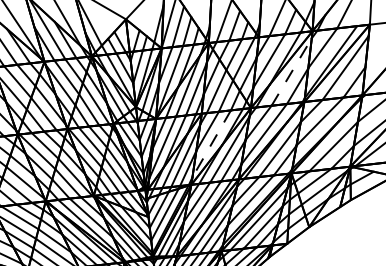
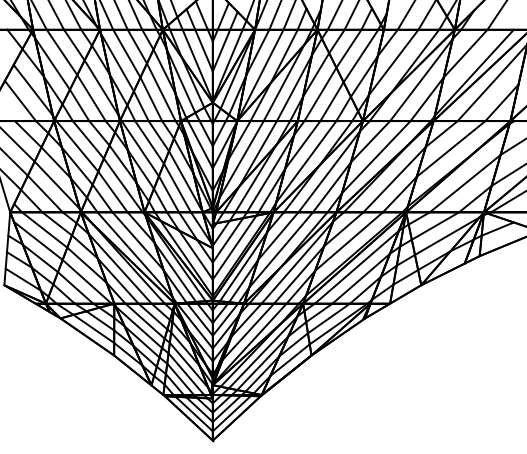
line: (291, 72) -> (421, 80), dashed -> solid
line: (211, 143) -> (306, 161), dashed -> solid

